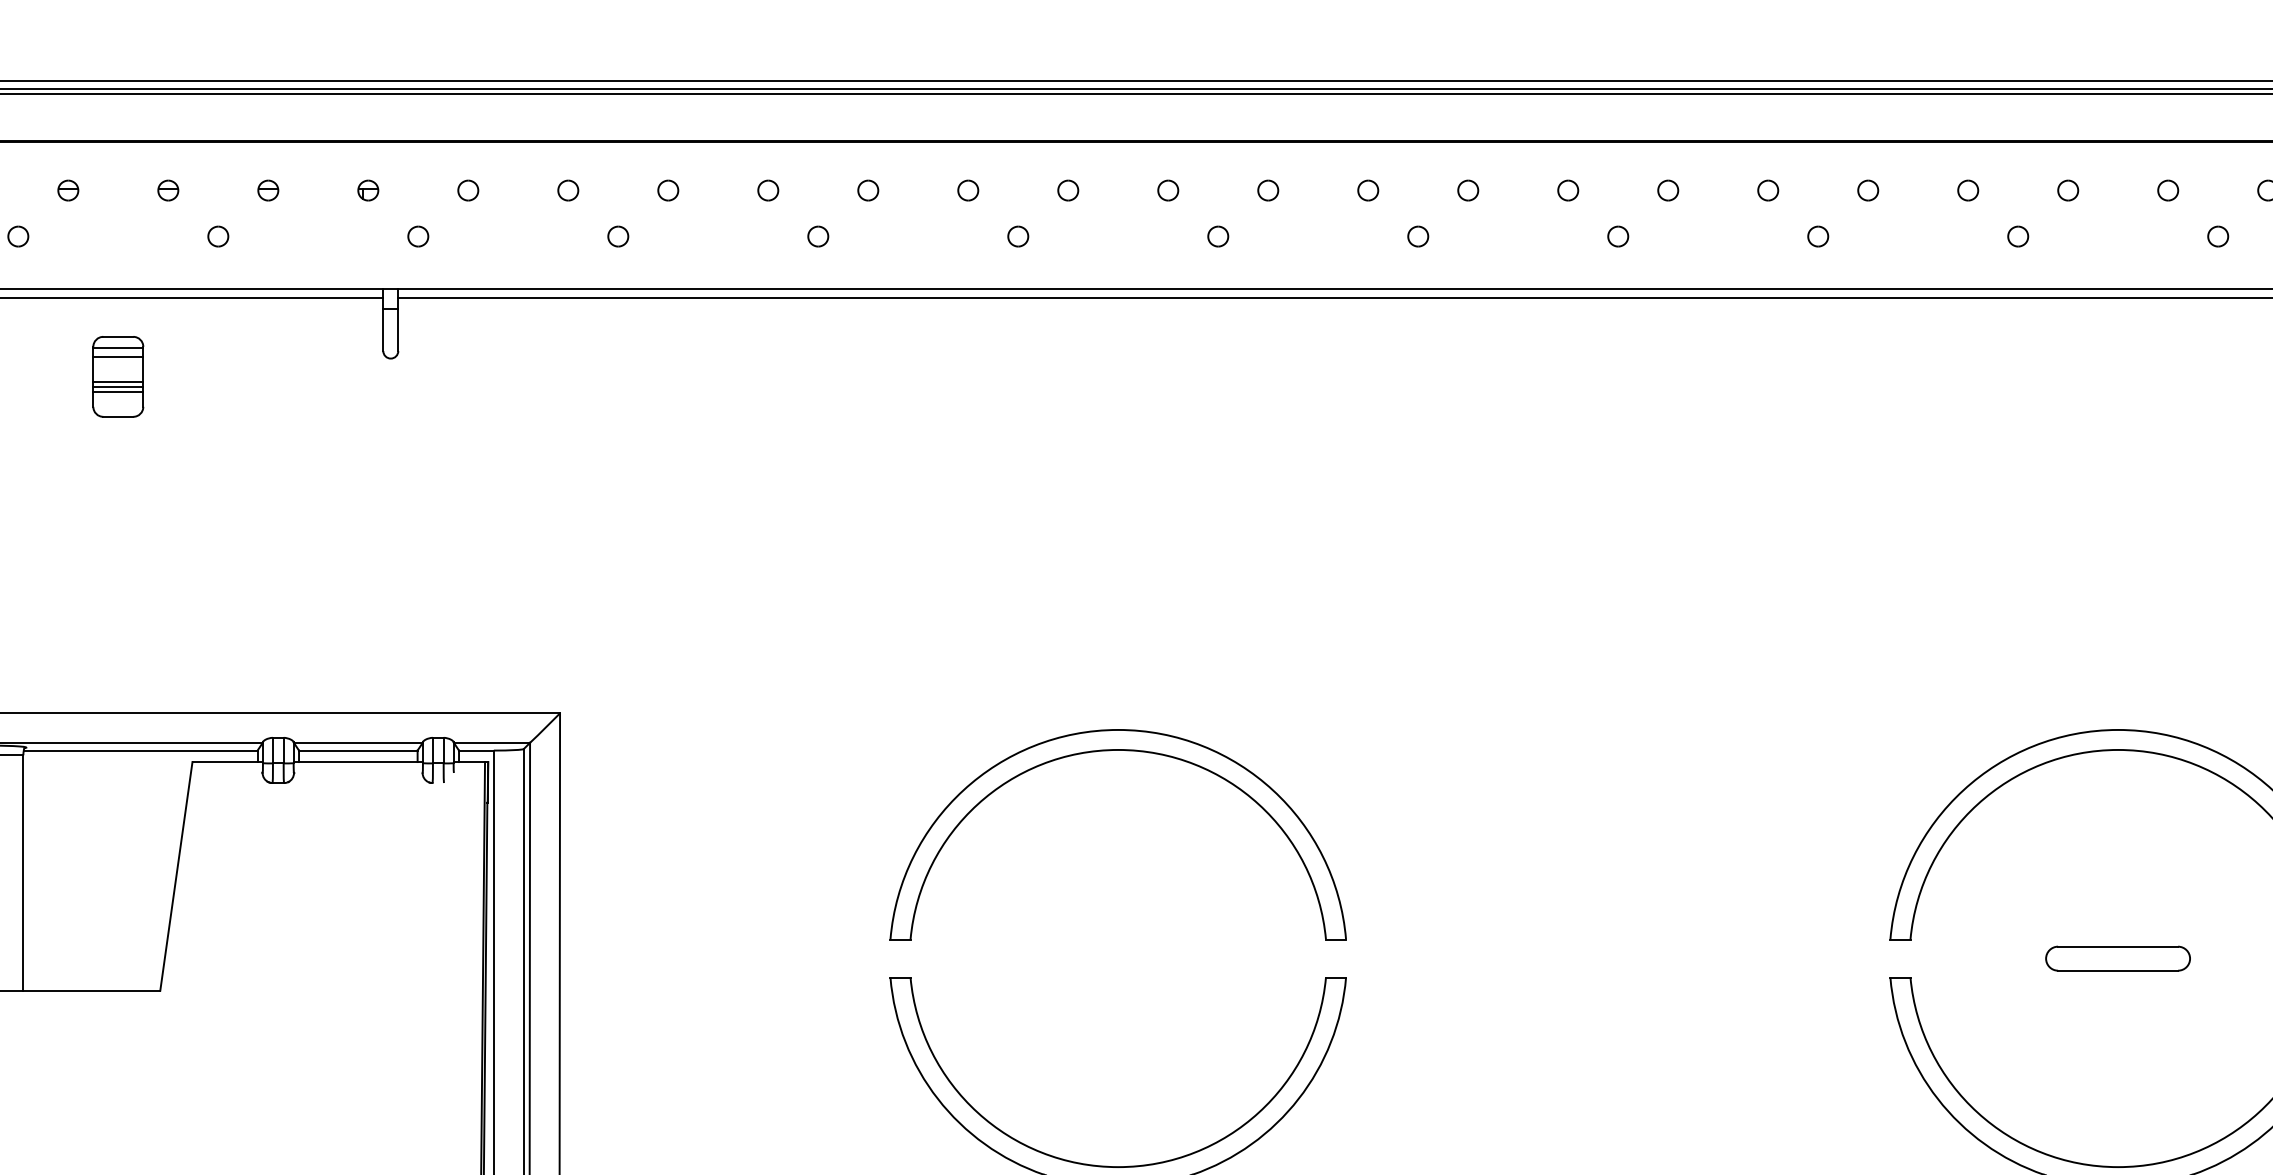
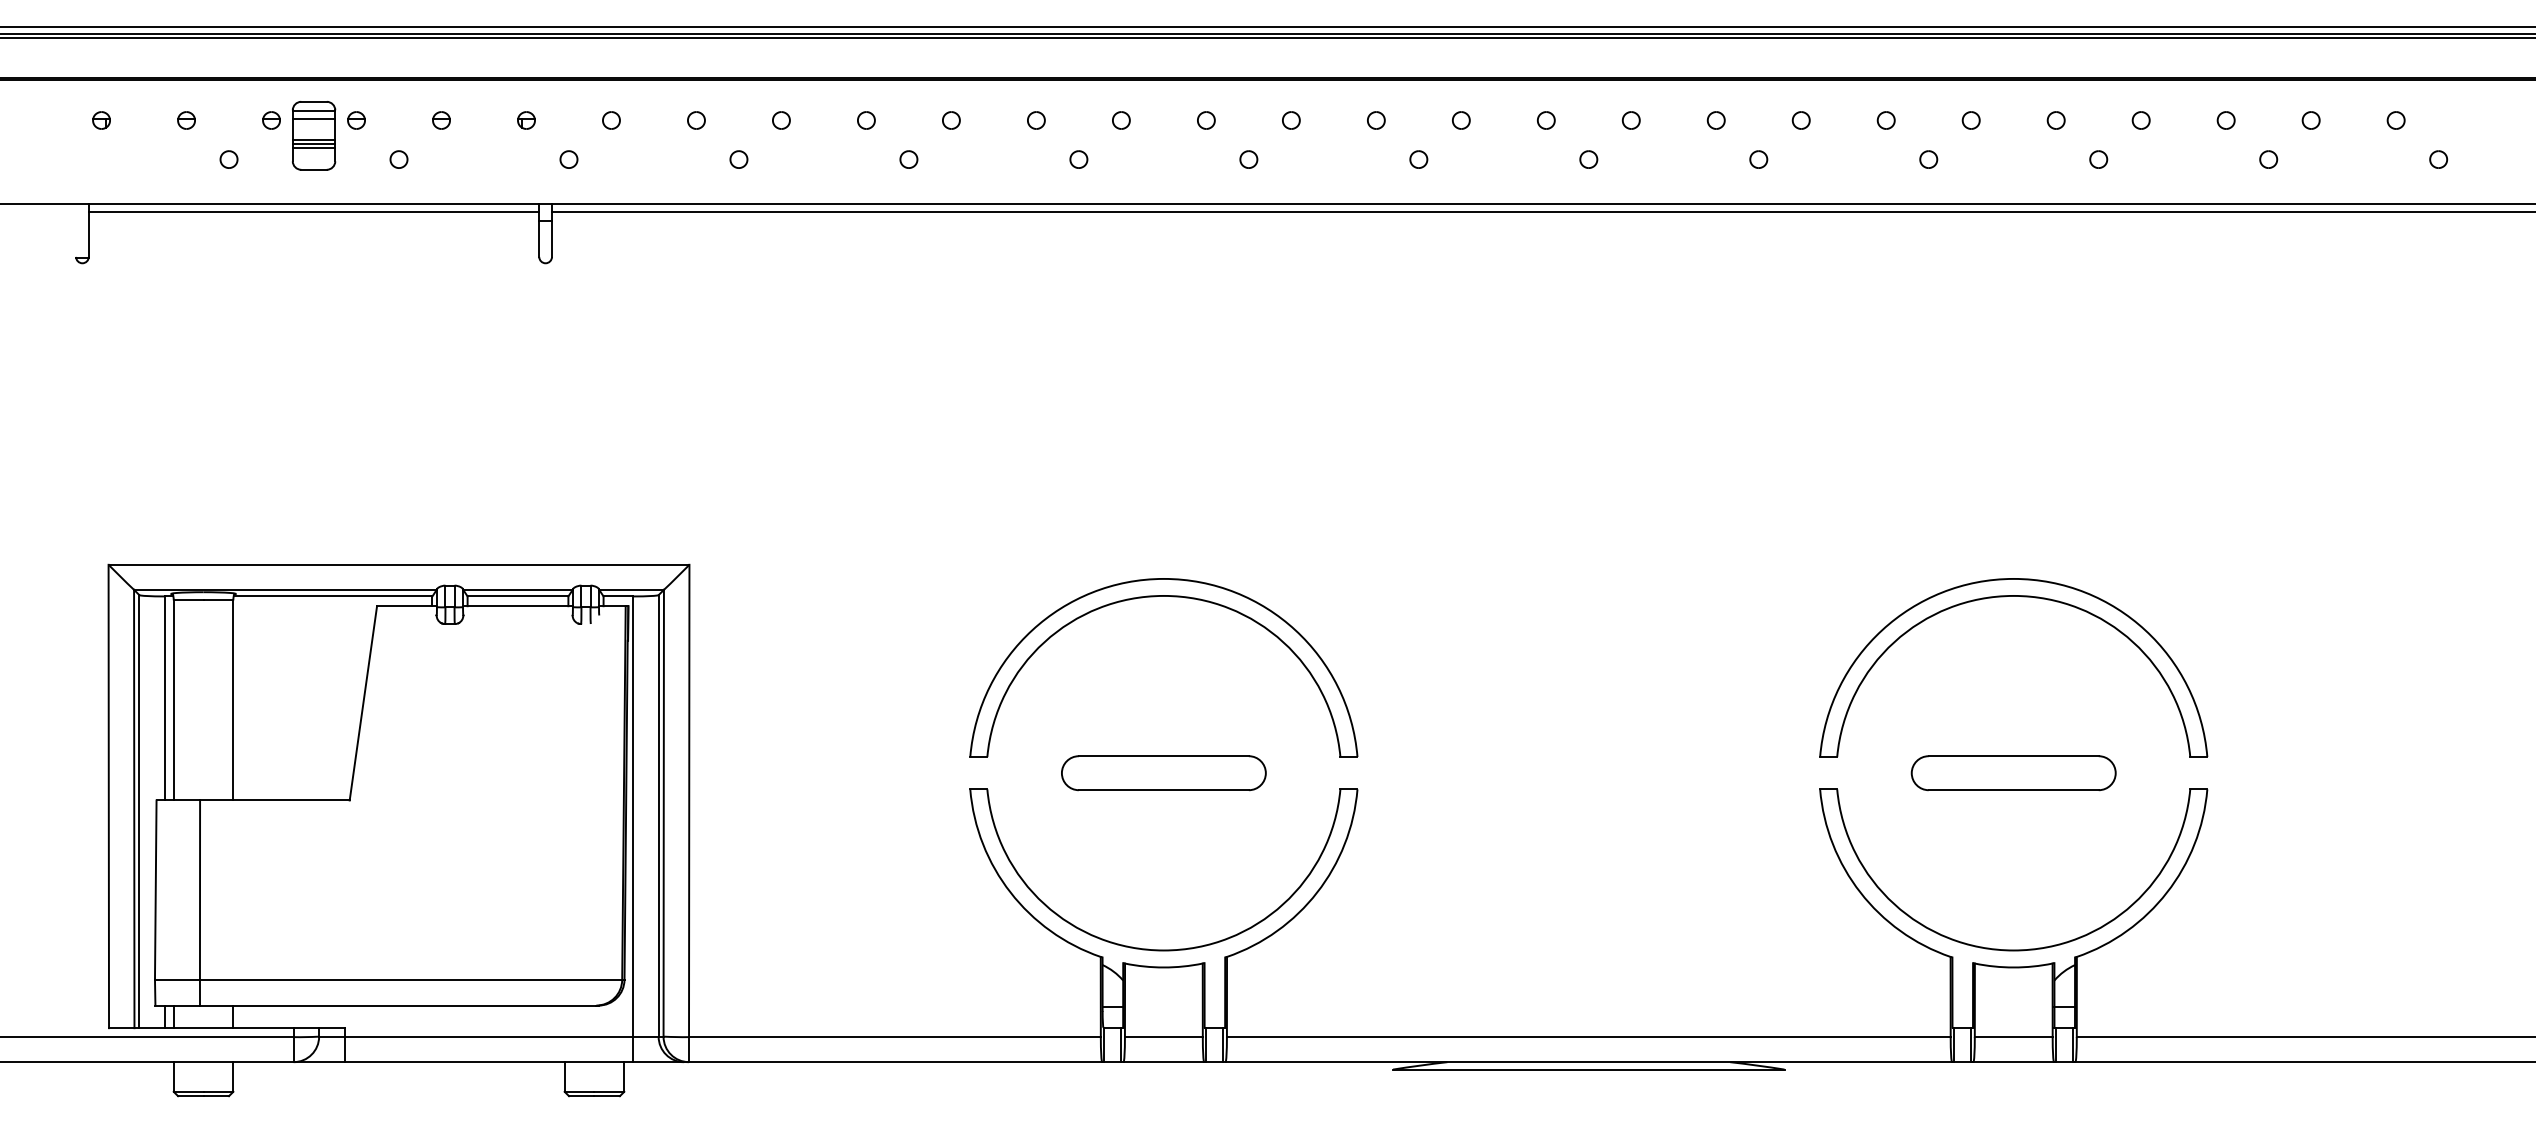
part: (118, 376) -> (314, 135), moved
part: (1117, 958) -> (1163, 773), added
part: (2117, 958) -> (2013, 773), size x1.67

